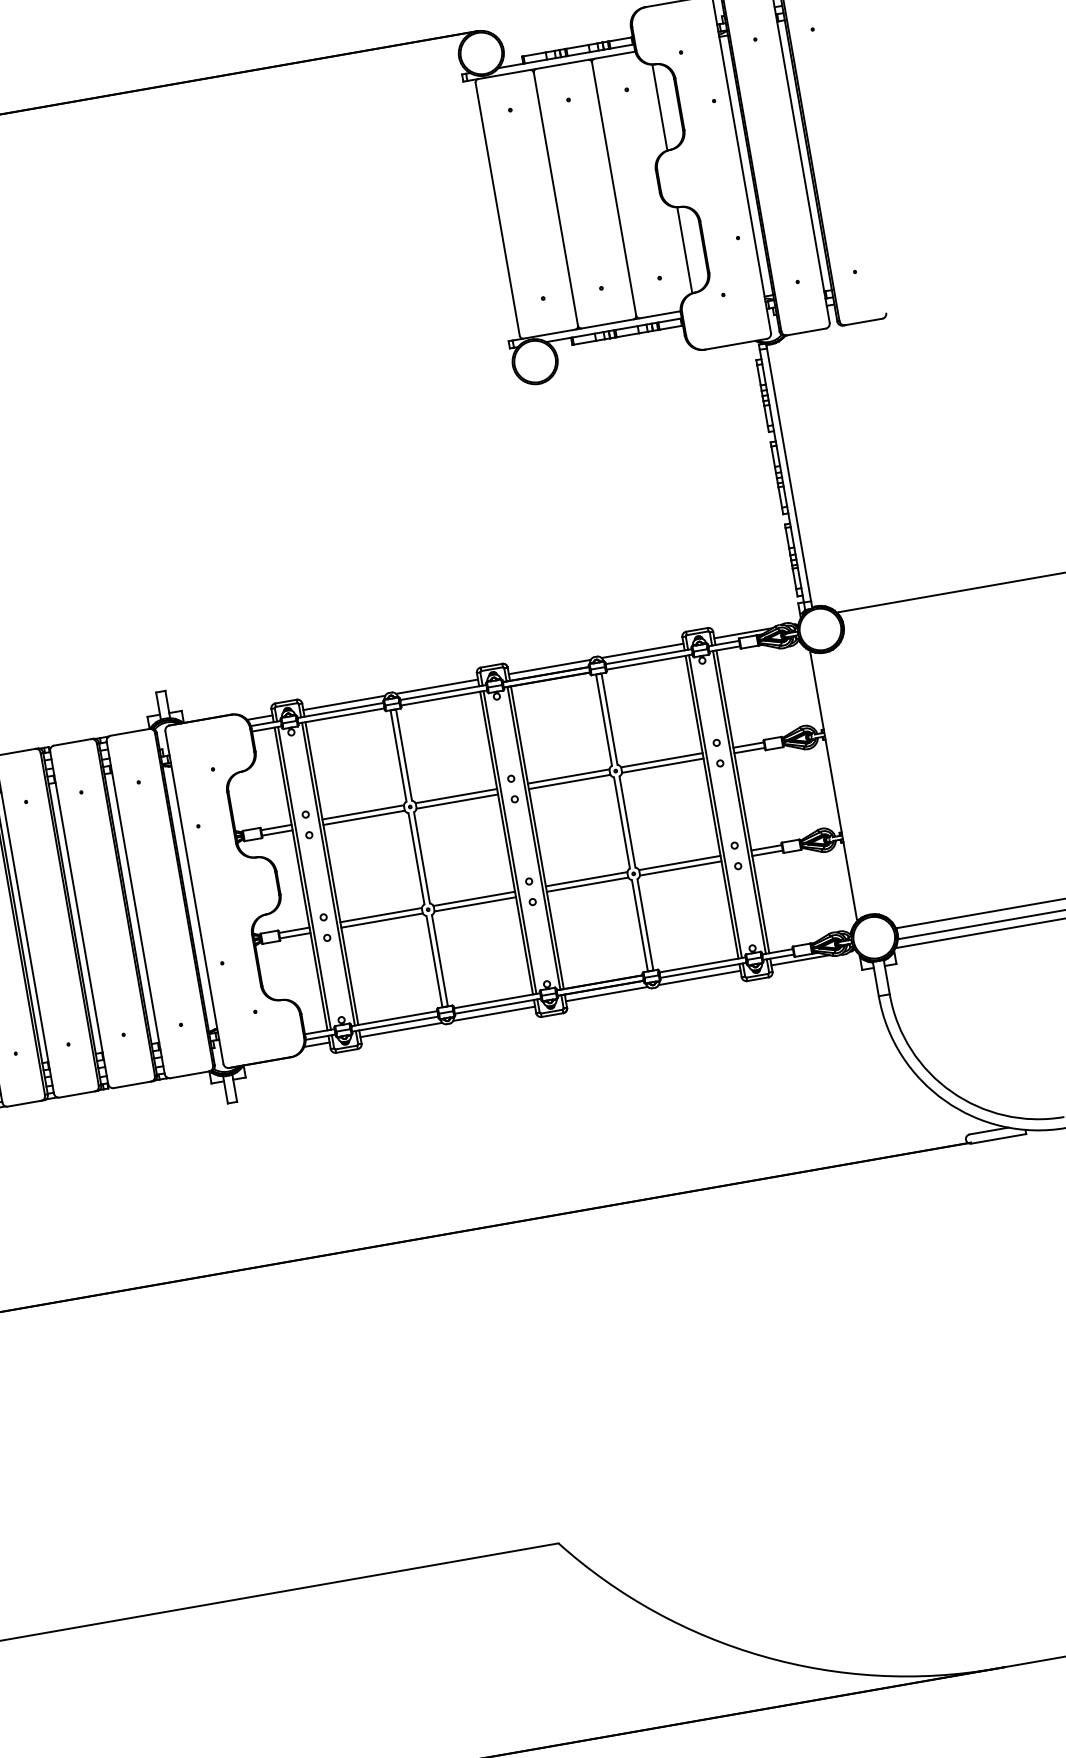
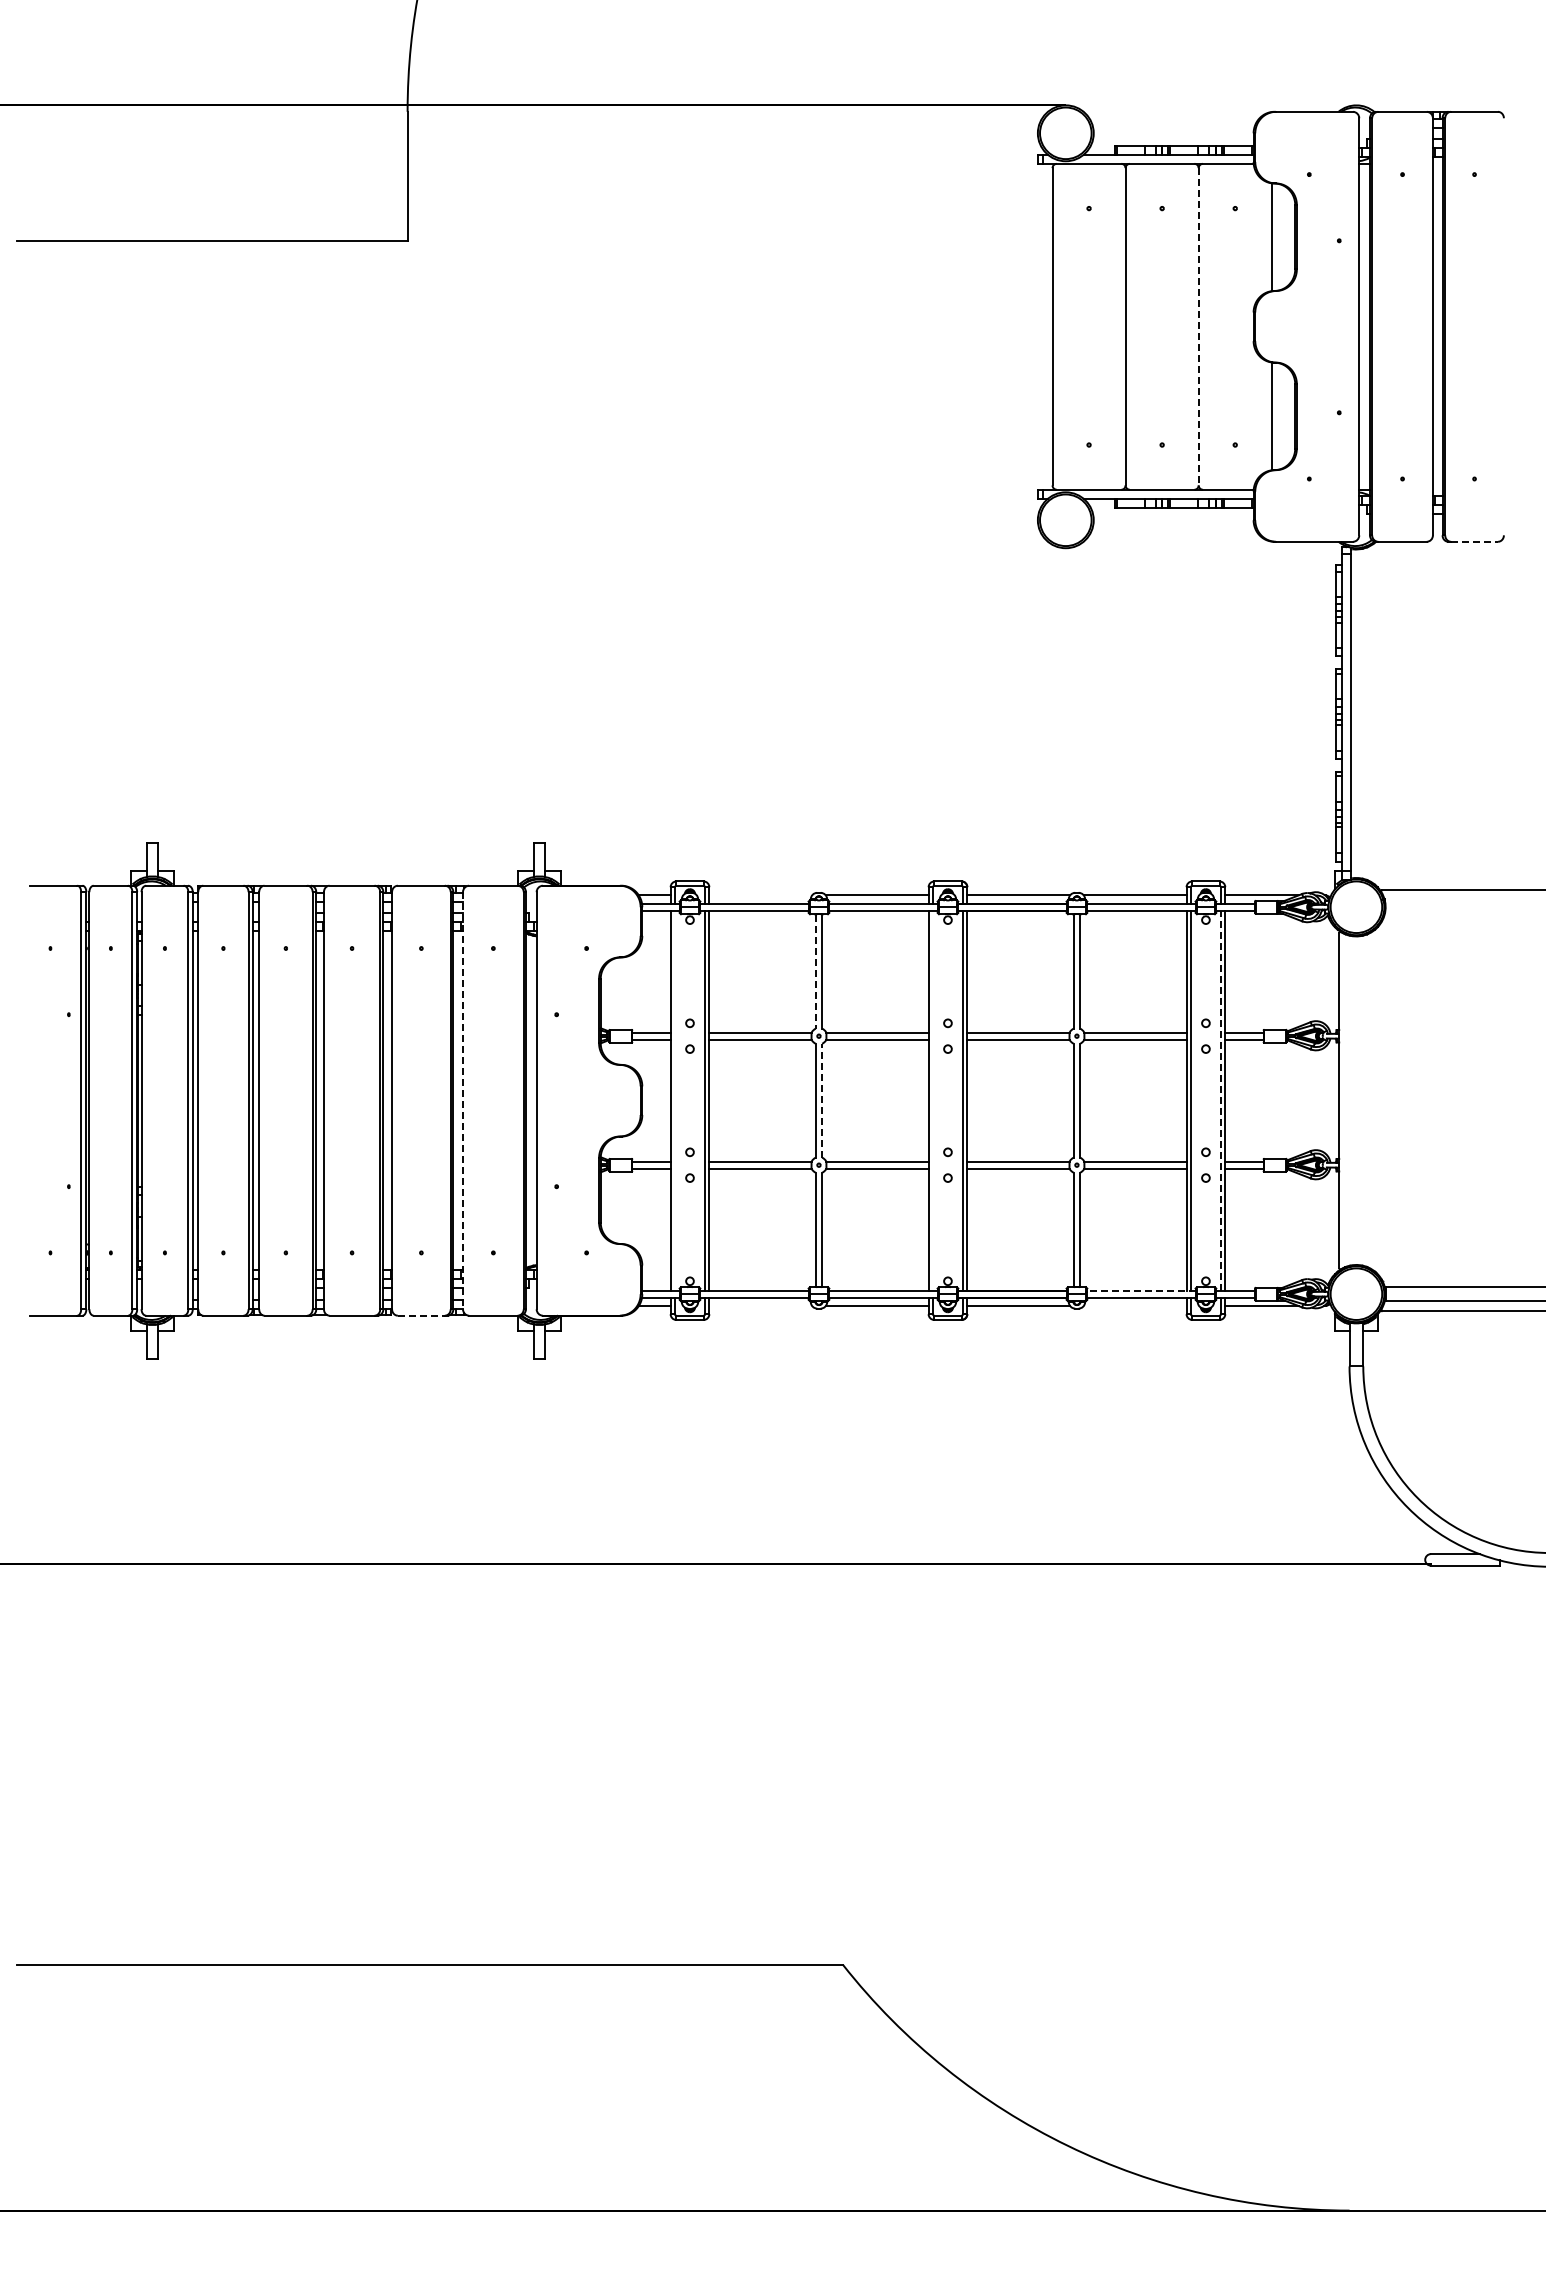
line: (613, 188) -> (1198, 326), solid -> dashed
line: (864, 321) -> (1475, 541), solid -> dashed
line: (344, 703) -> (760, 895), removed
line: (398, 756) -> (815, 972), solid -> dashed
line: (739, 802) -> (1220, 1100), solid -> dashed
line: (509, 842) -> (932, 1100), removed
line: (422, 857) -> (822, 1100), solid -> dashed
line: (304, 878) -> (674, 1100), removed
line: (136, 907) -> (463, 1100), solid -> dashed
line: (701, 964) -> (1140, 1290), solid -> dashed
line: (699, 978) -> (1134, 1306), removed
line: (401, 1030) -> (760, 1306), removed
line: (132, 1084) -> (421, 1315), solid -> dashed

